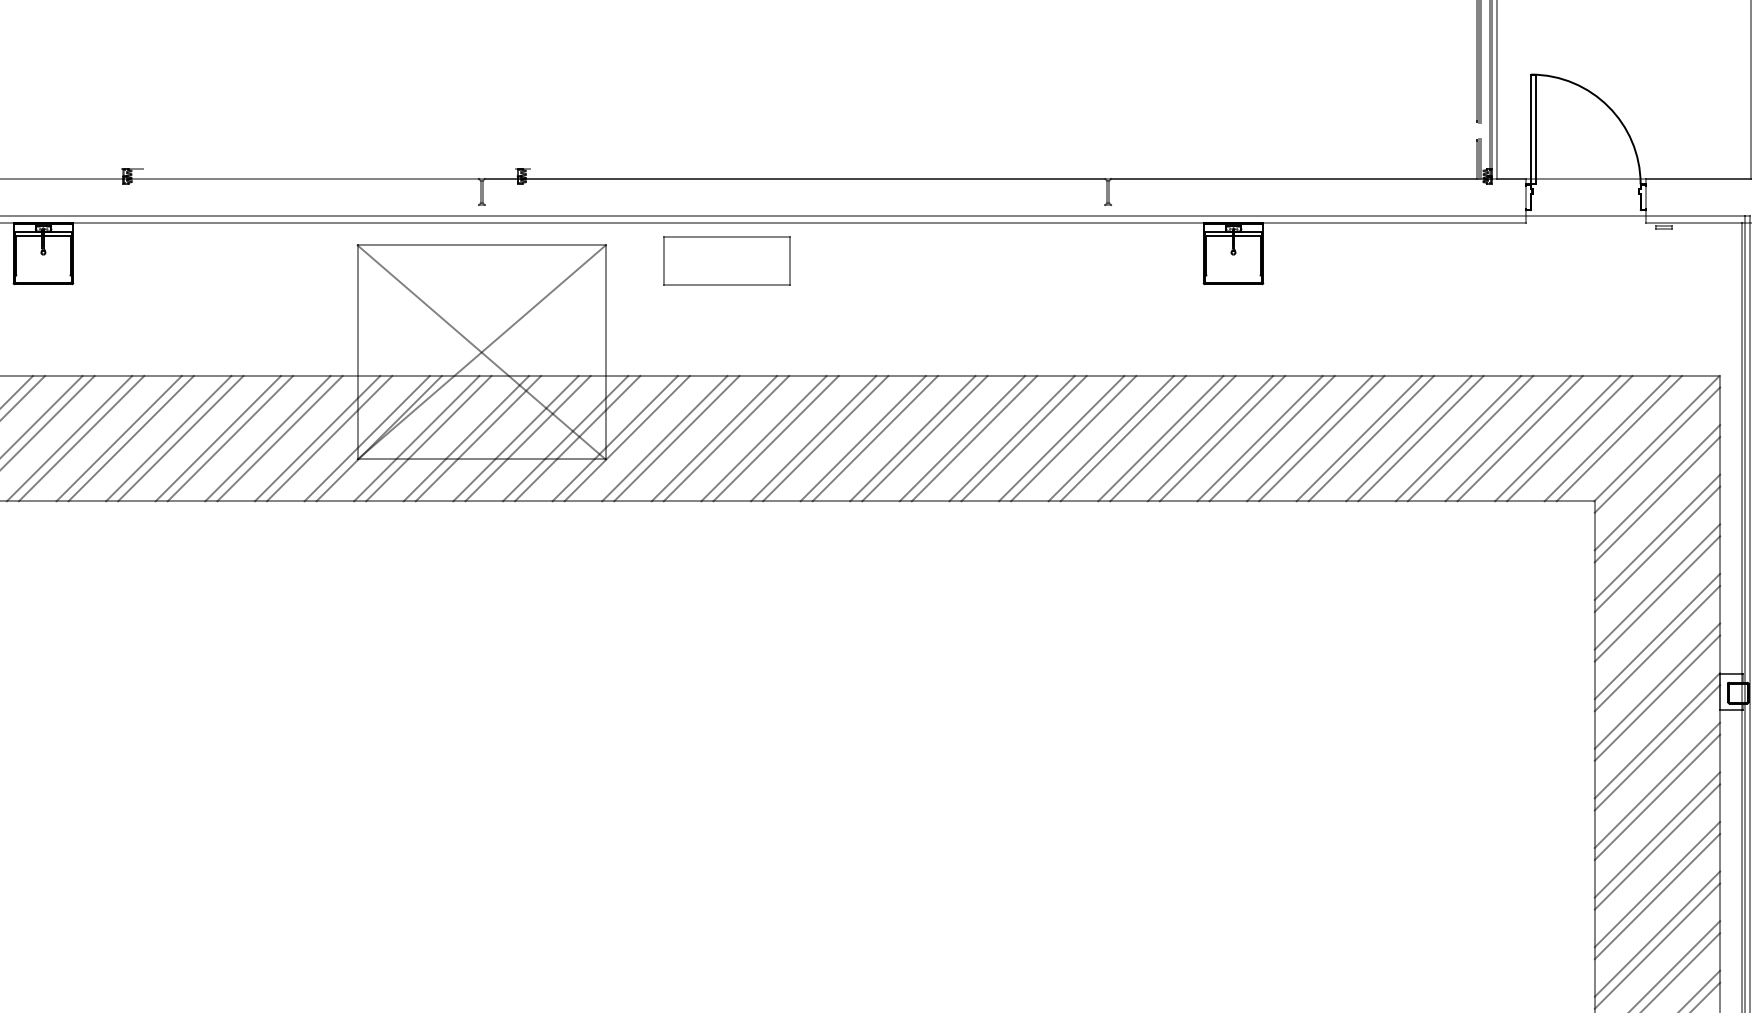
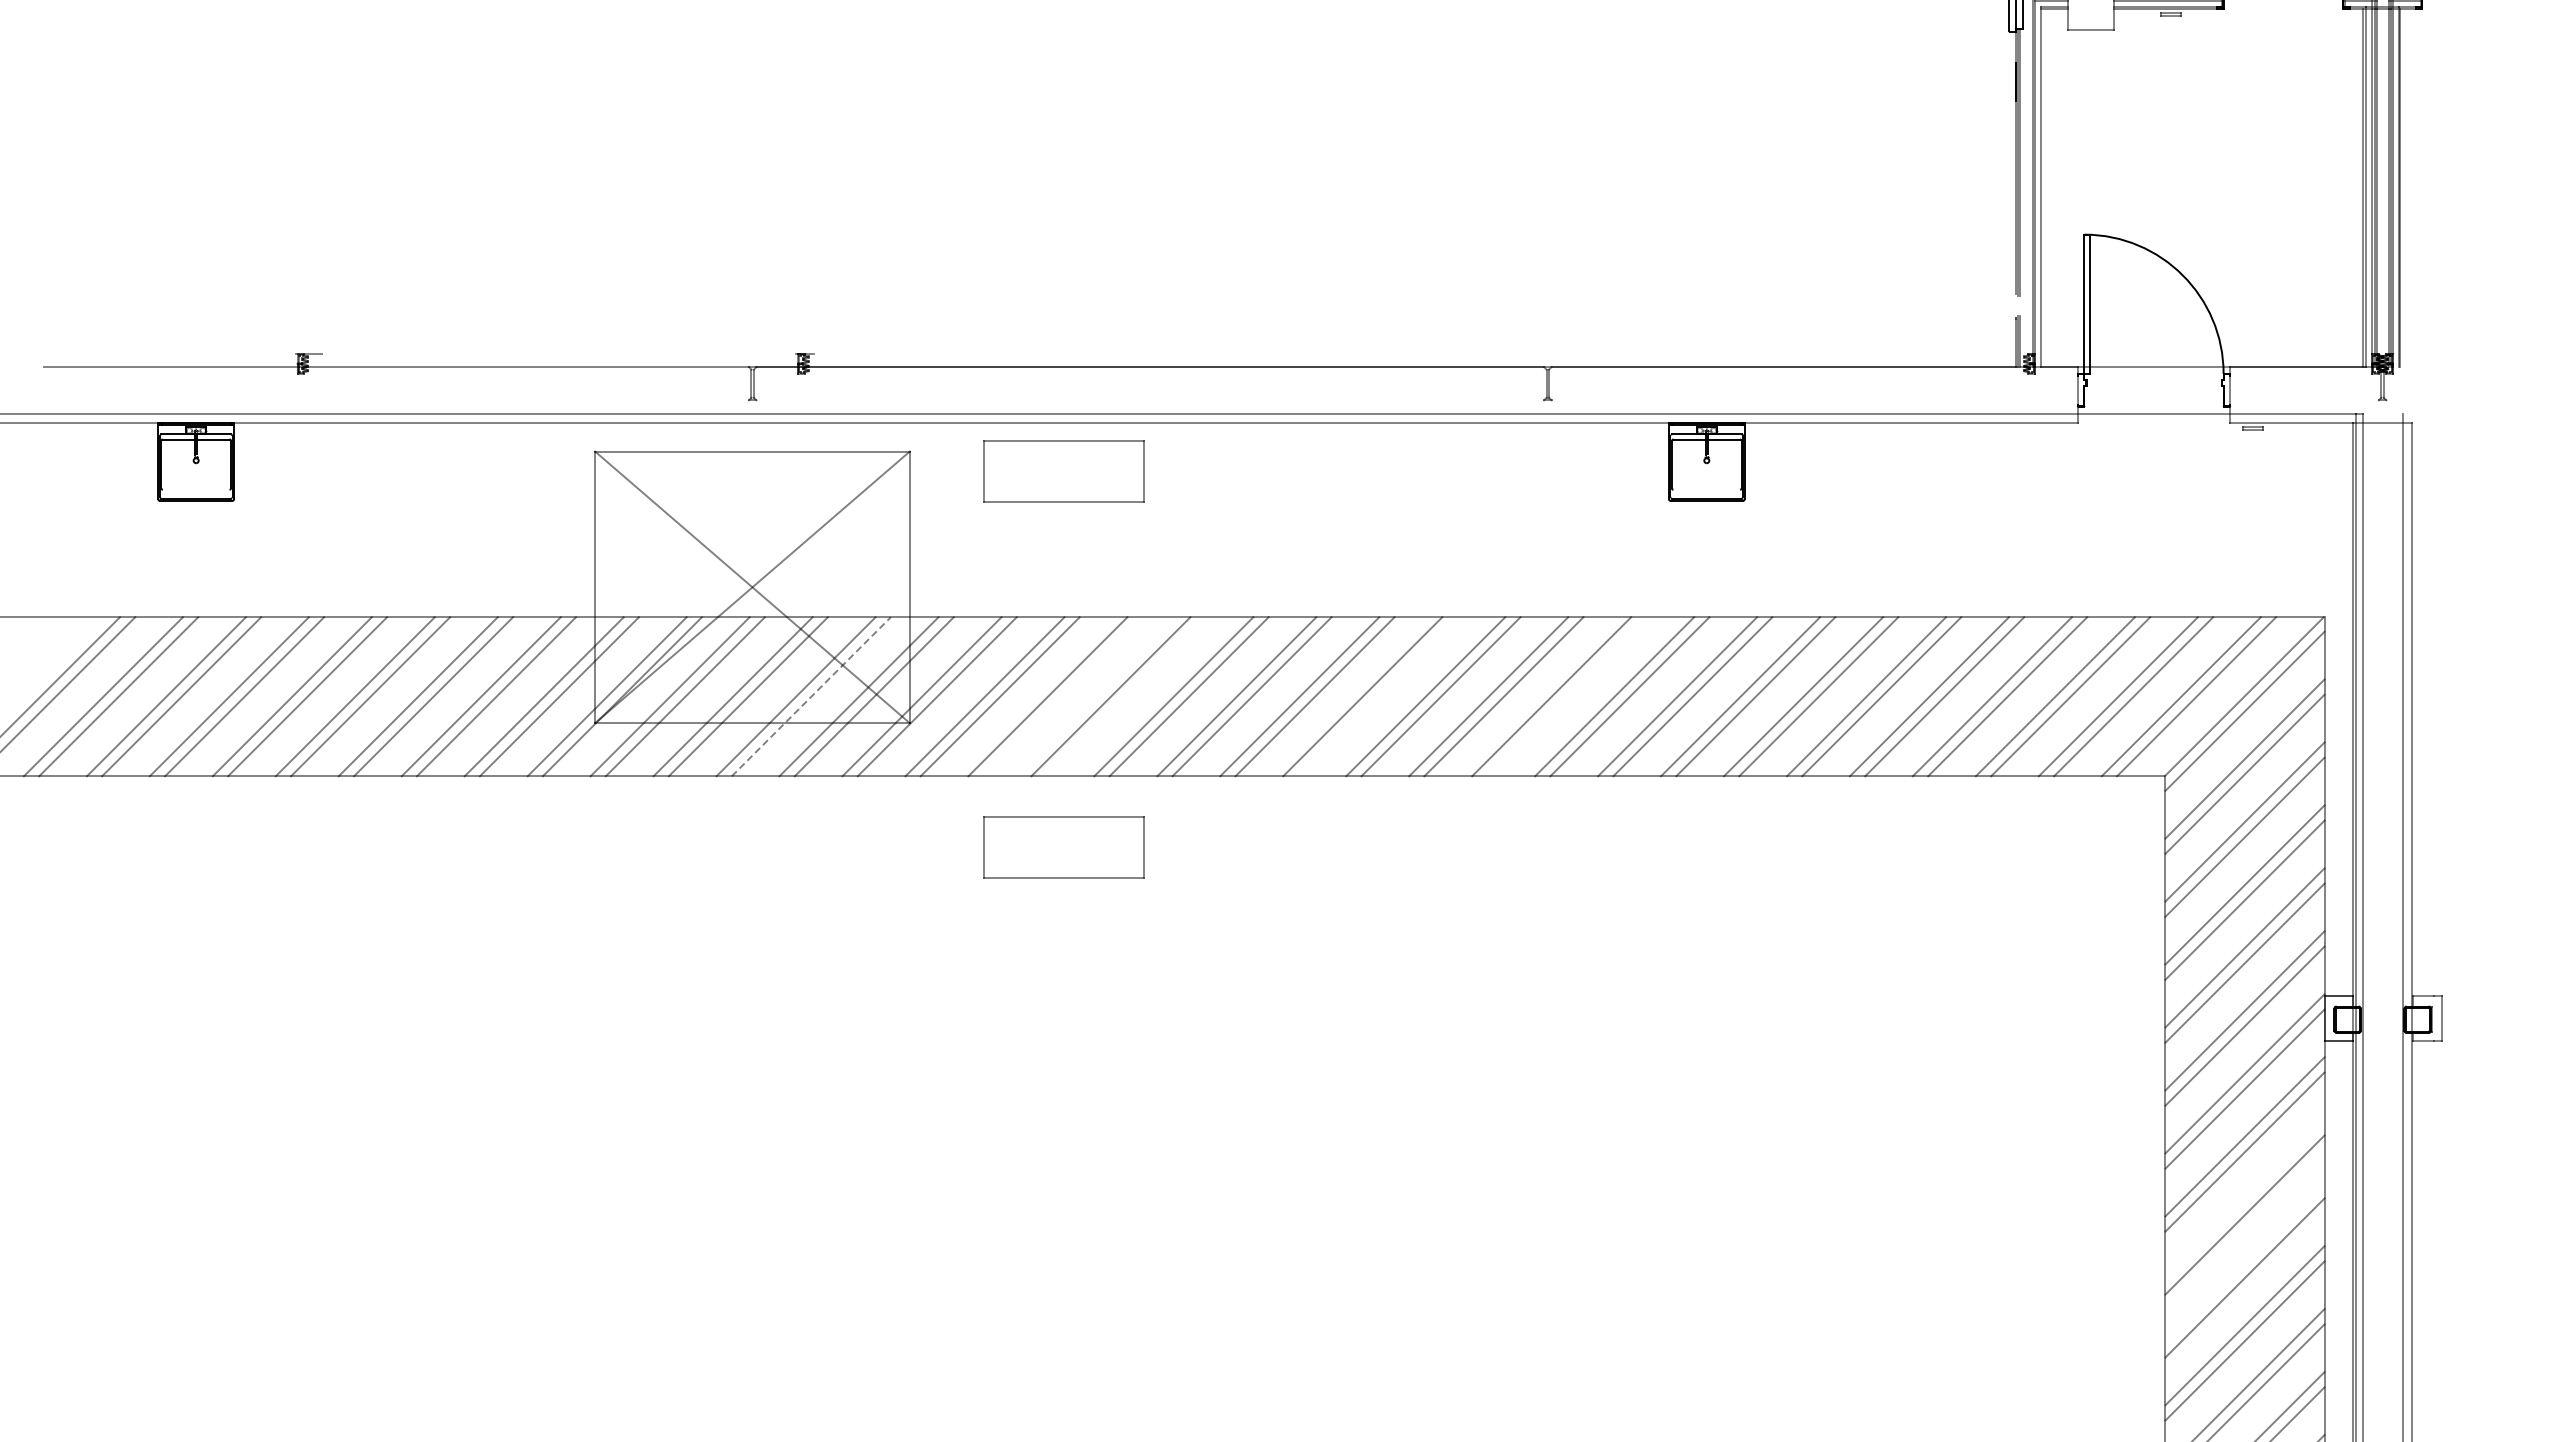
line: (528, 438) -> (811, 696), solid -> dashed
line: (725, 438) -> (1062, 696), removed
line: (775, 438) -> (1125, 696), removed
line: (974, 438) -> (1377, 696), removed
line: (1122, 438) -> (1566, 696), removed
part: (726, 557) -> (1063, 847), added
line: (1657, 834) -> (2244, 1199), removed
line: (1657, 884) -> (2244, 1262), removed

